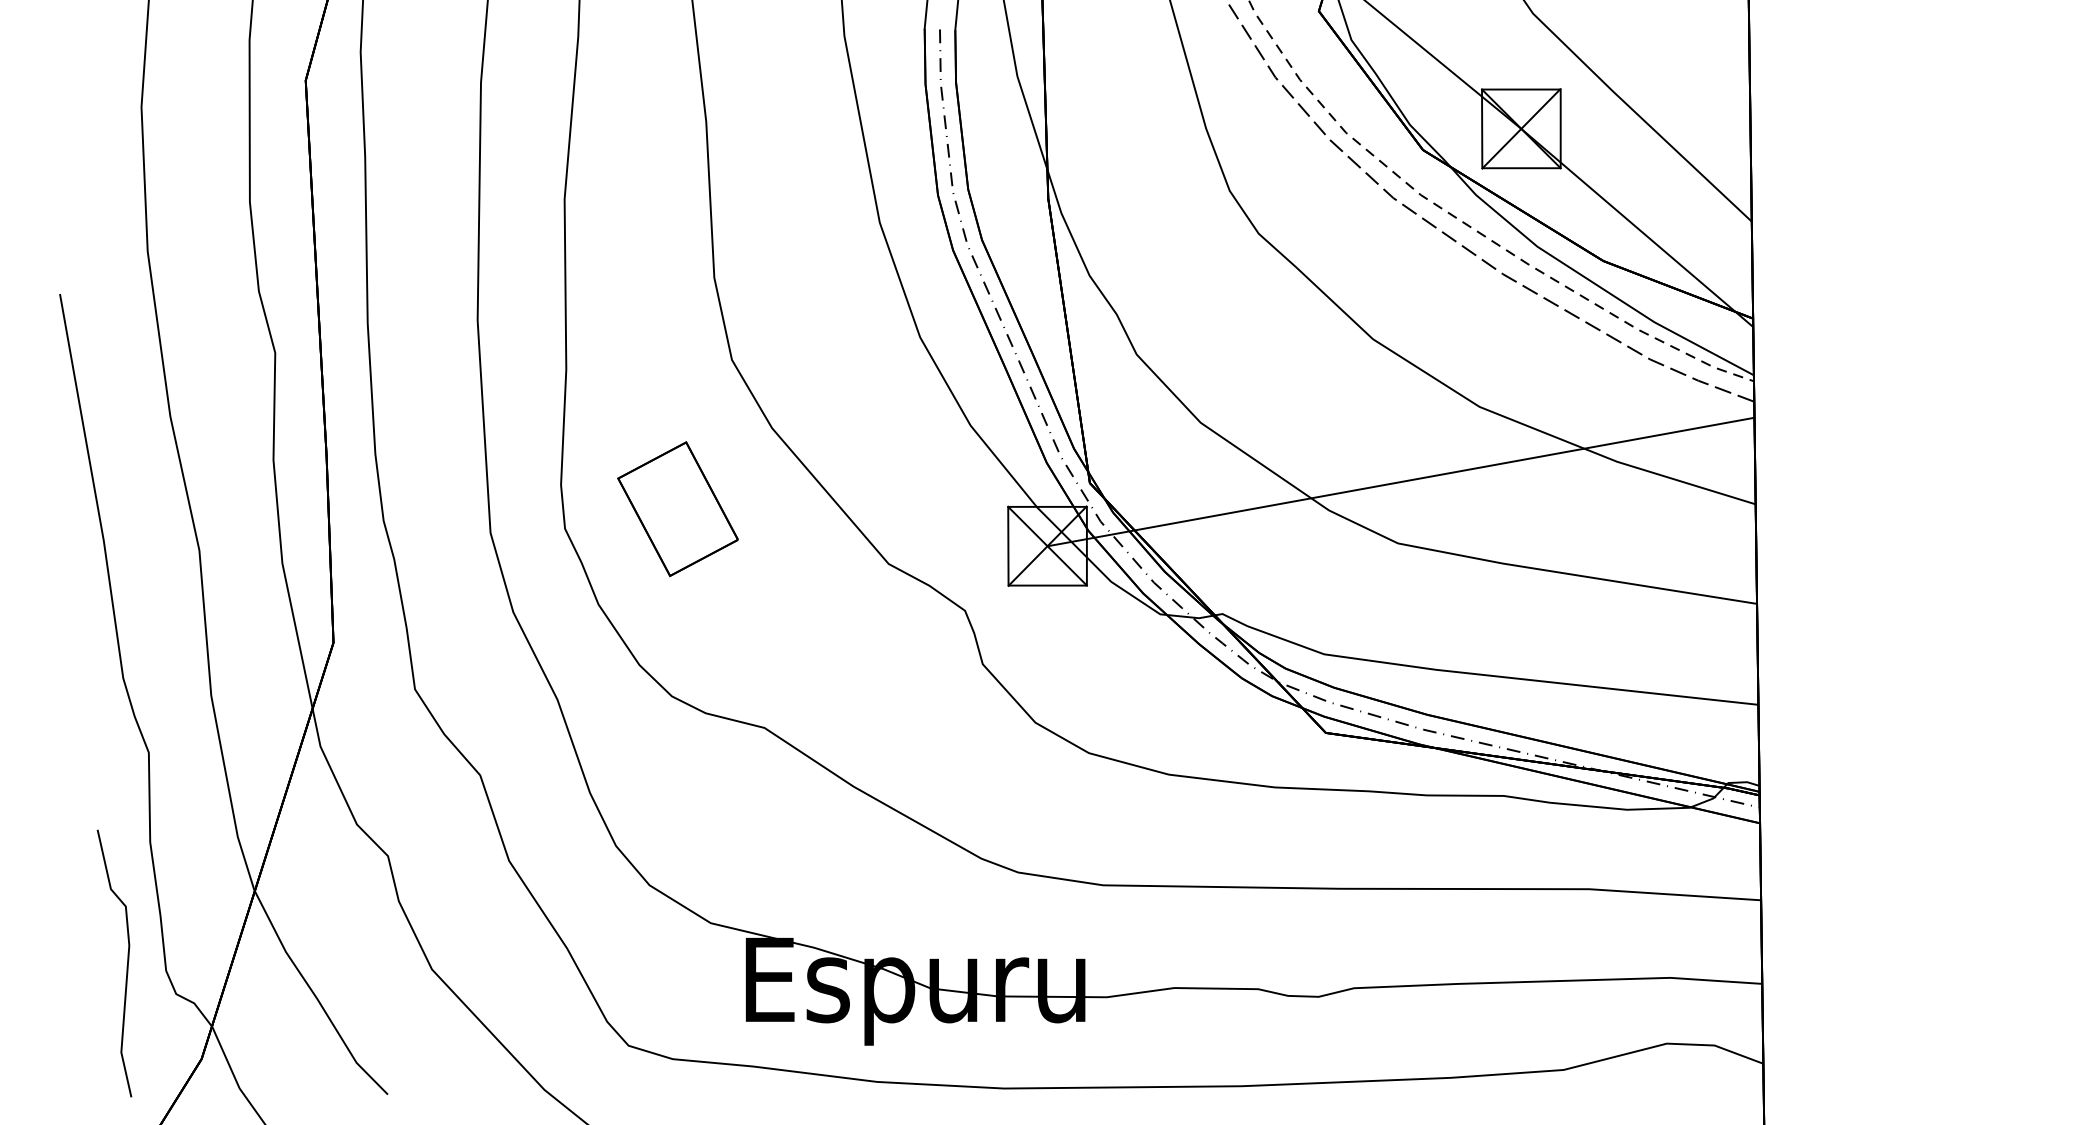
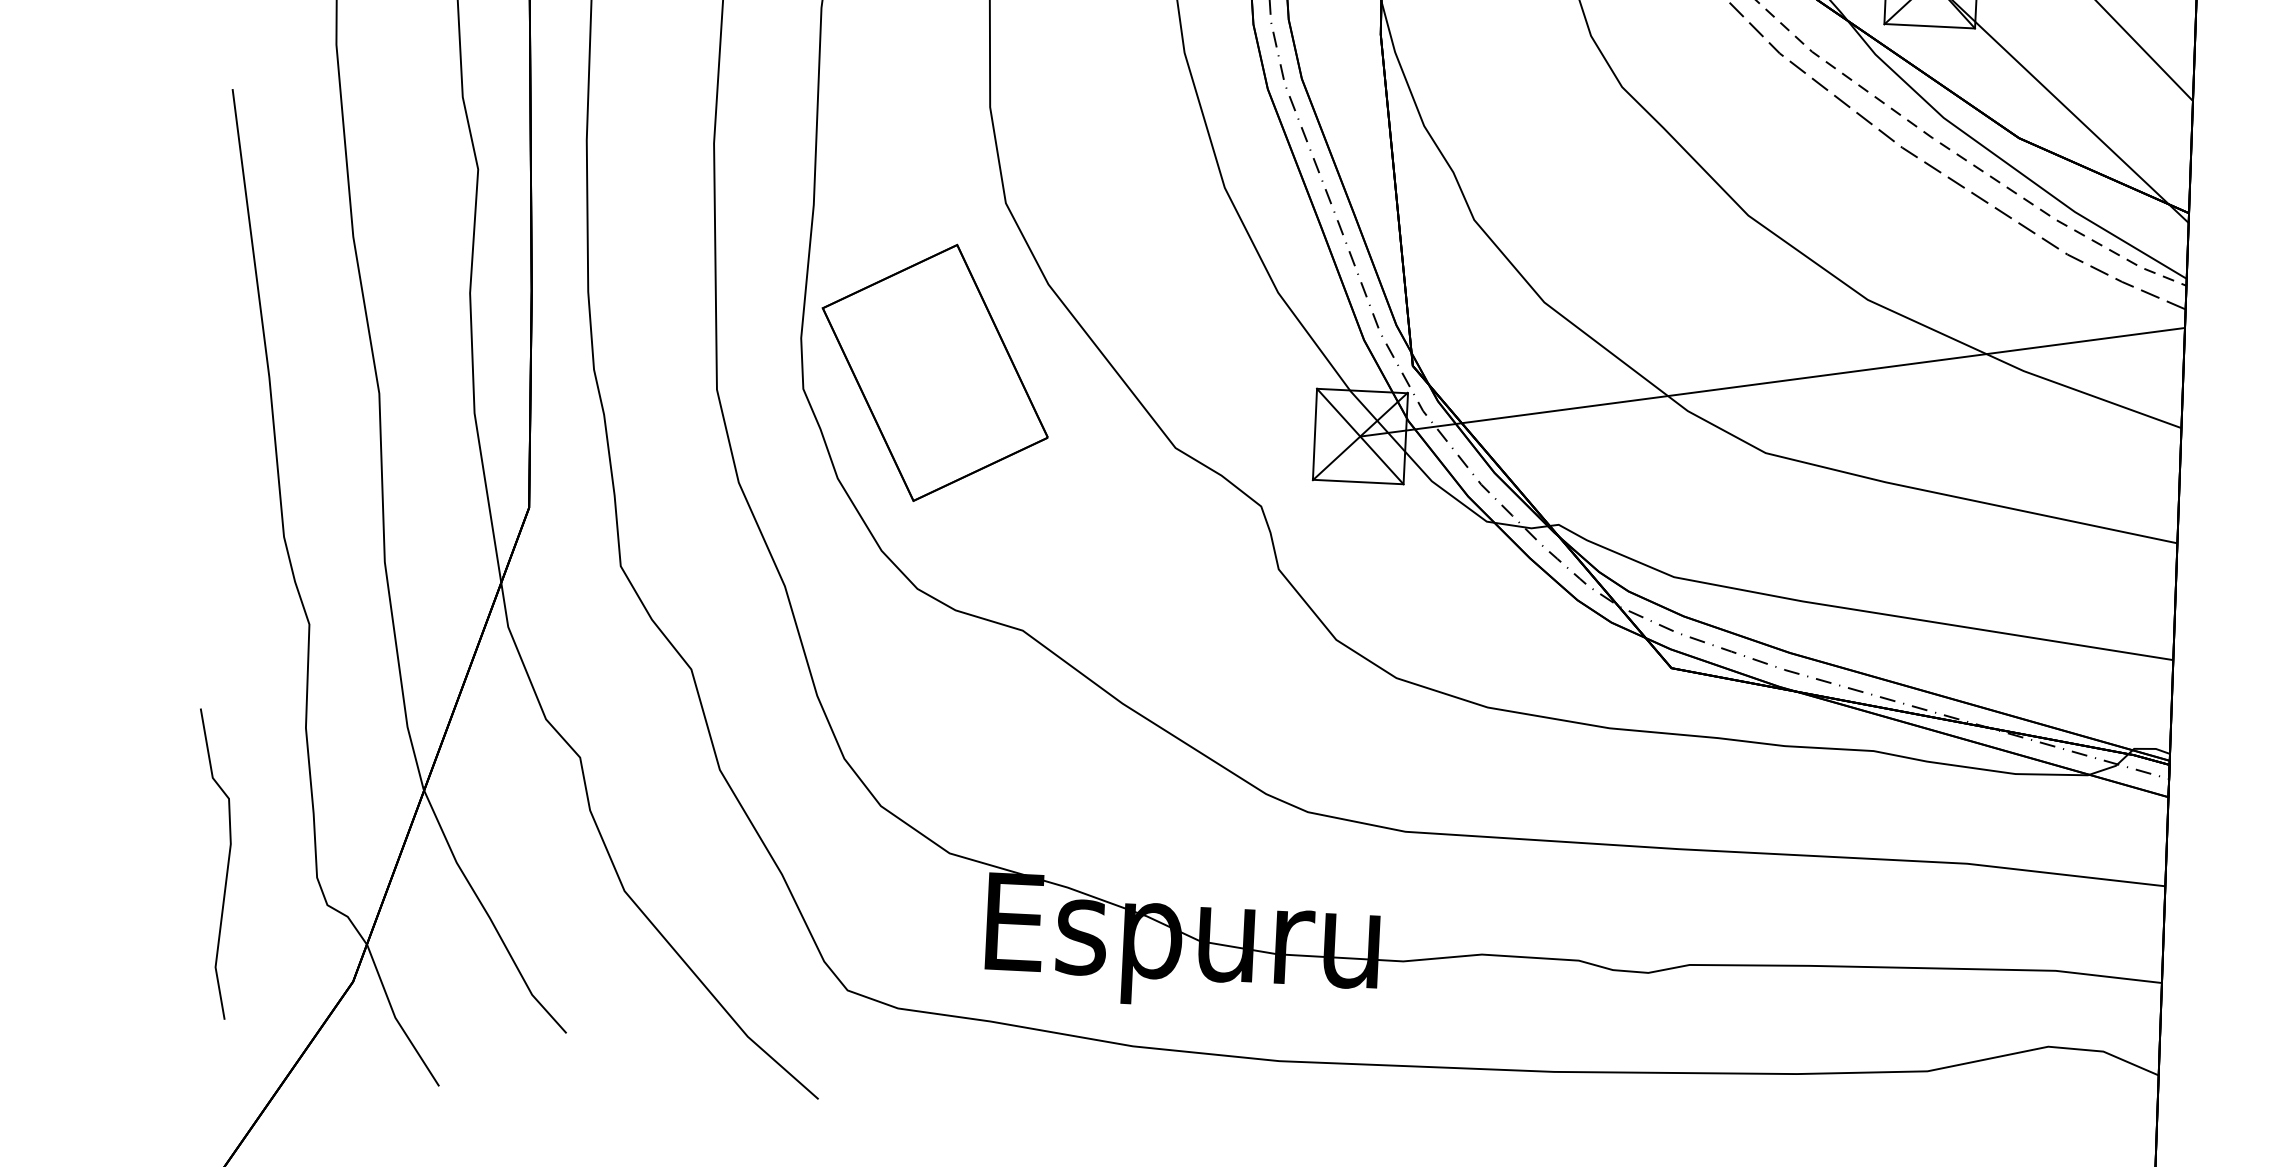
part: (677, 508) -> (934, 371), size x1.67
curve: (126, 965) -> (226, 867), moved

